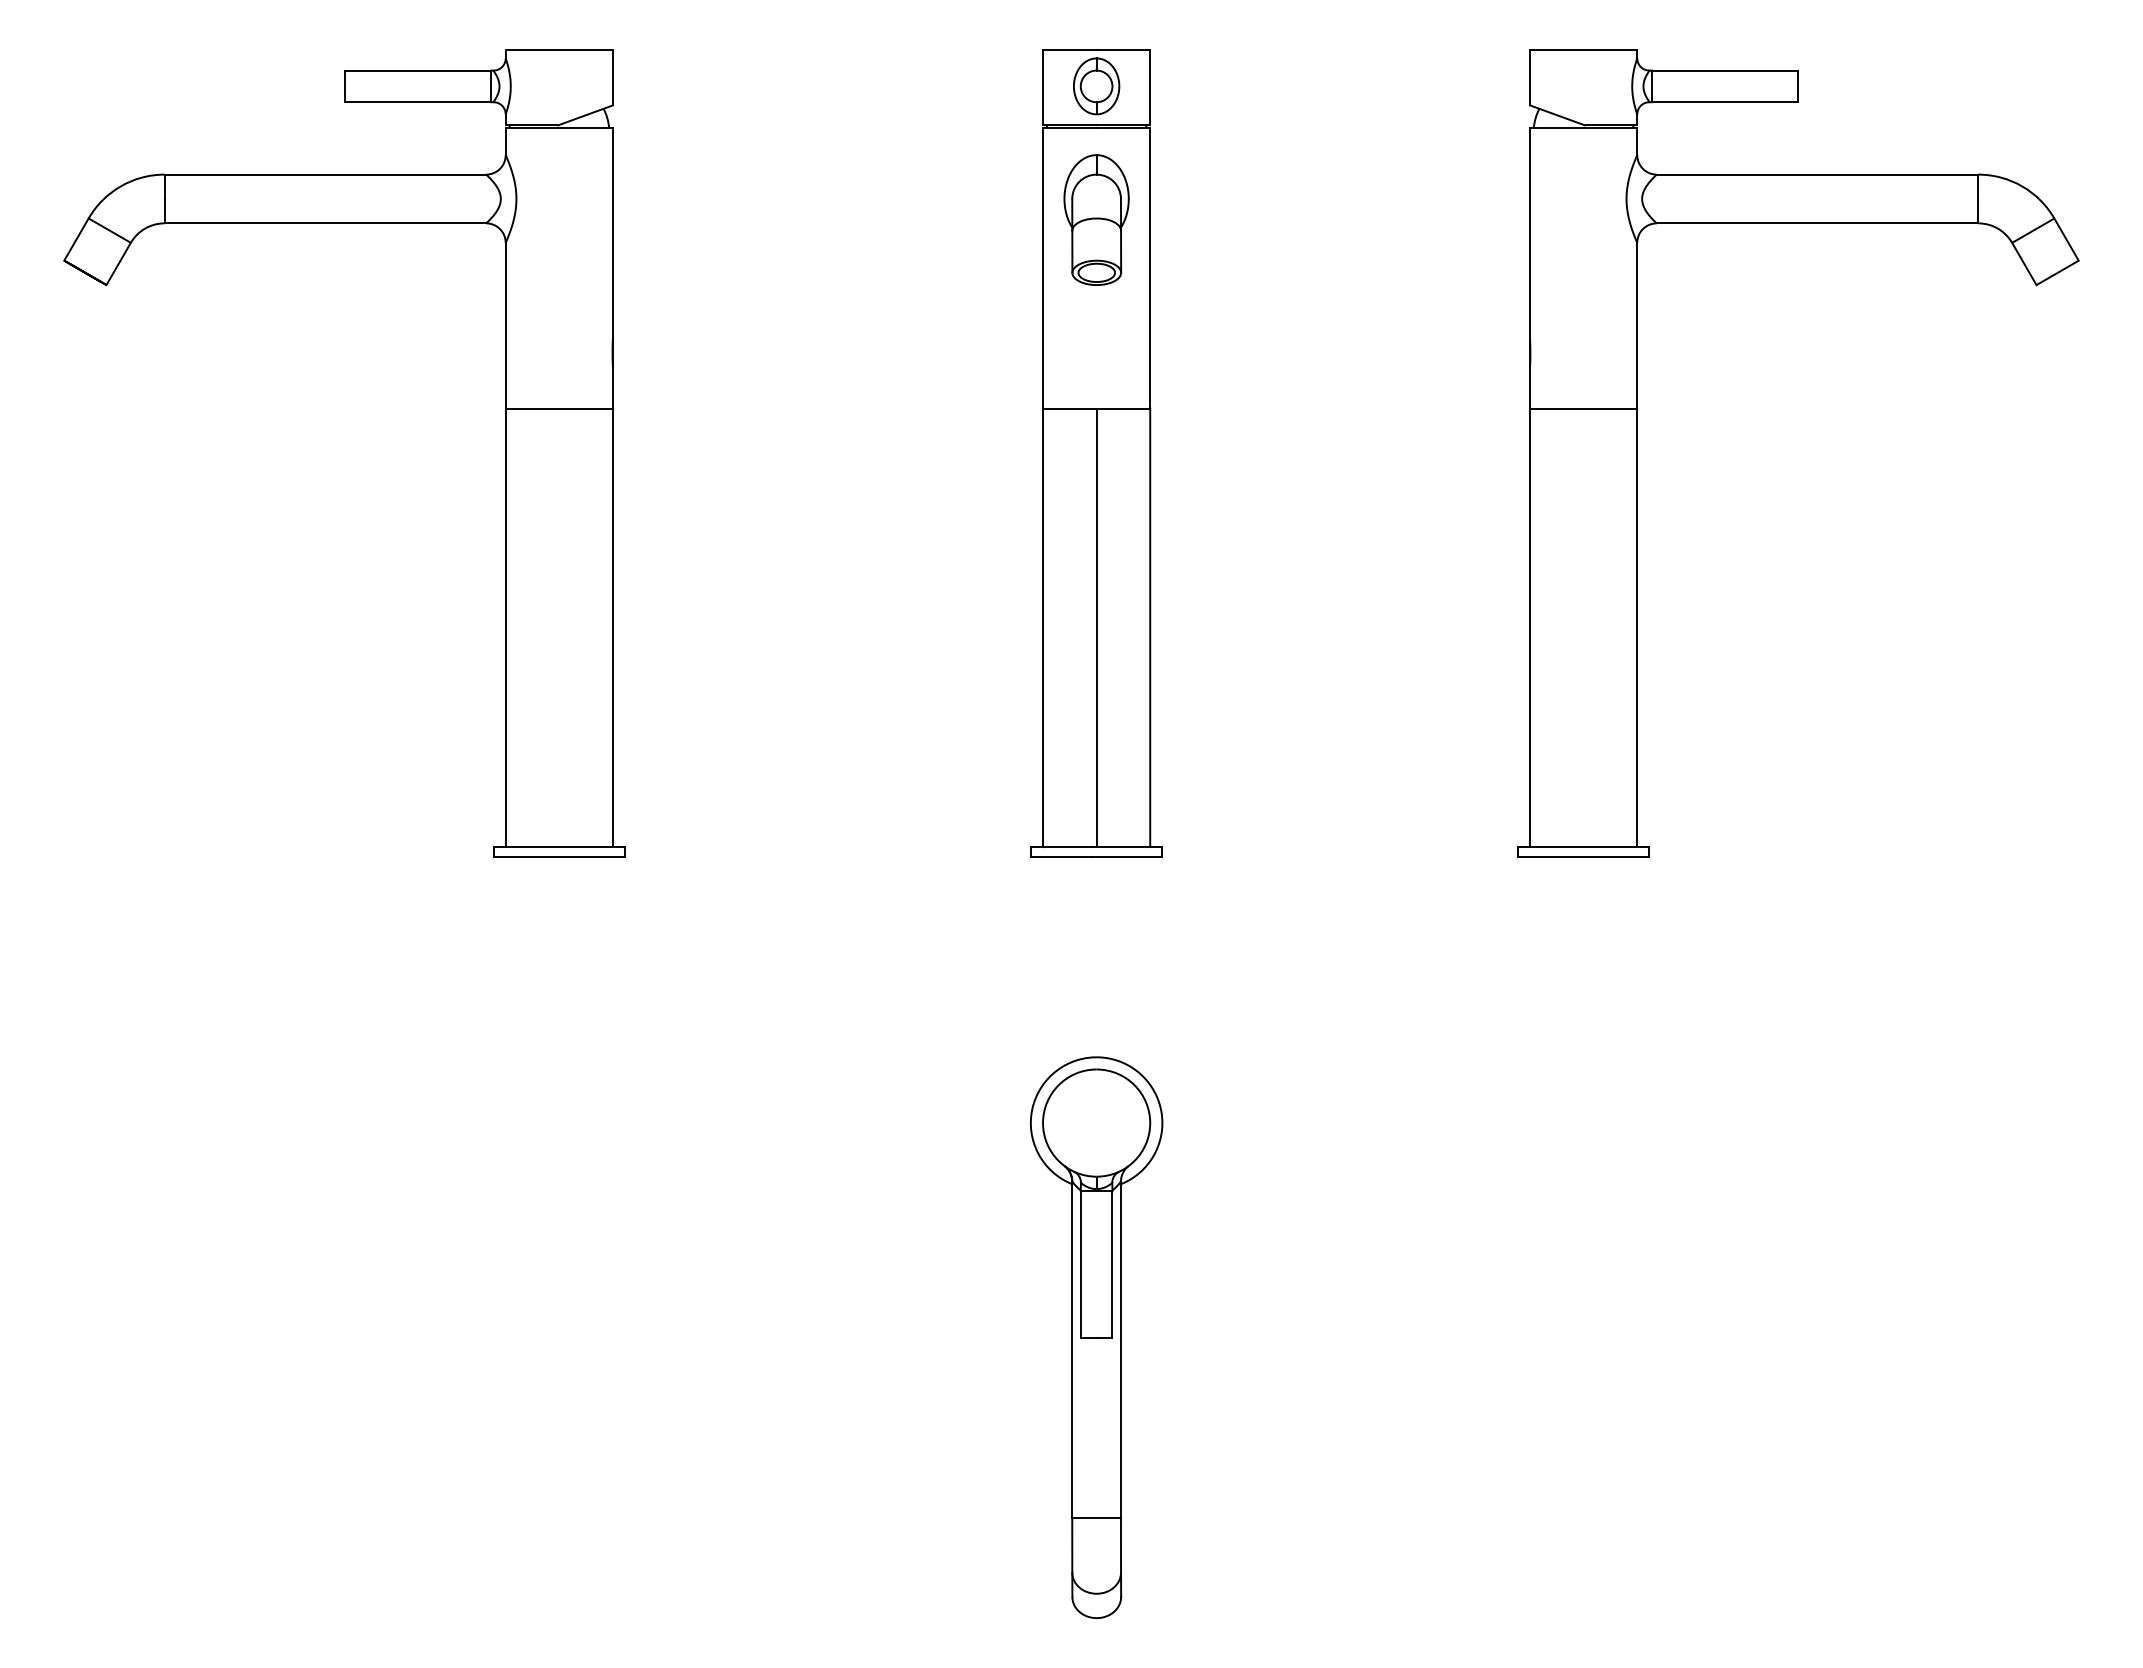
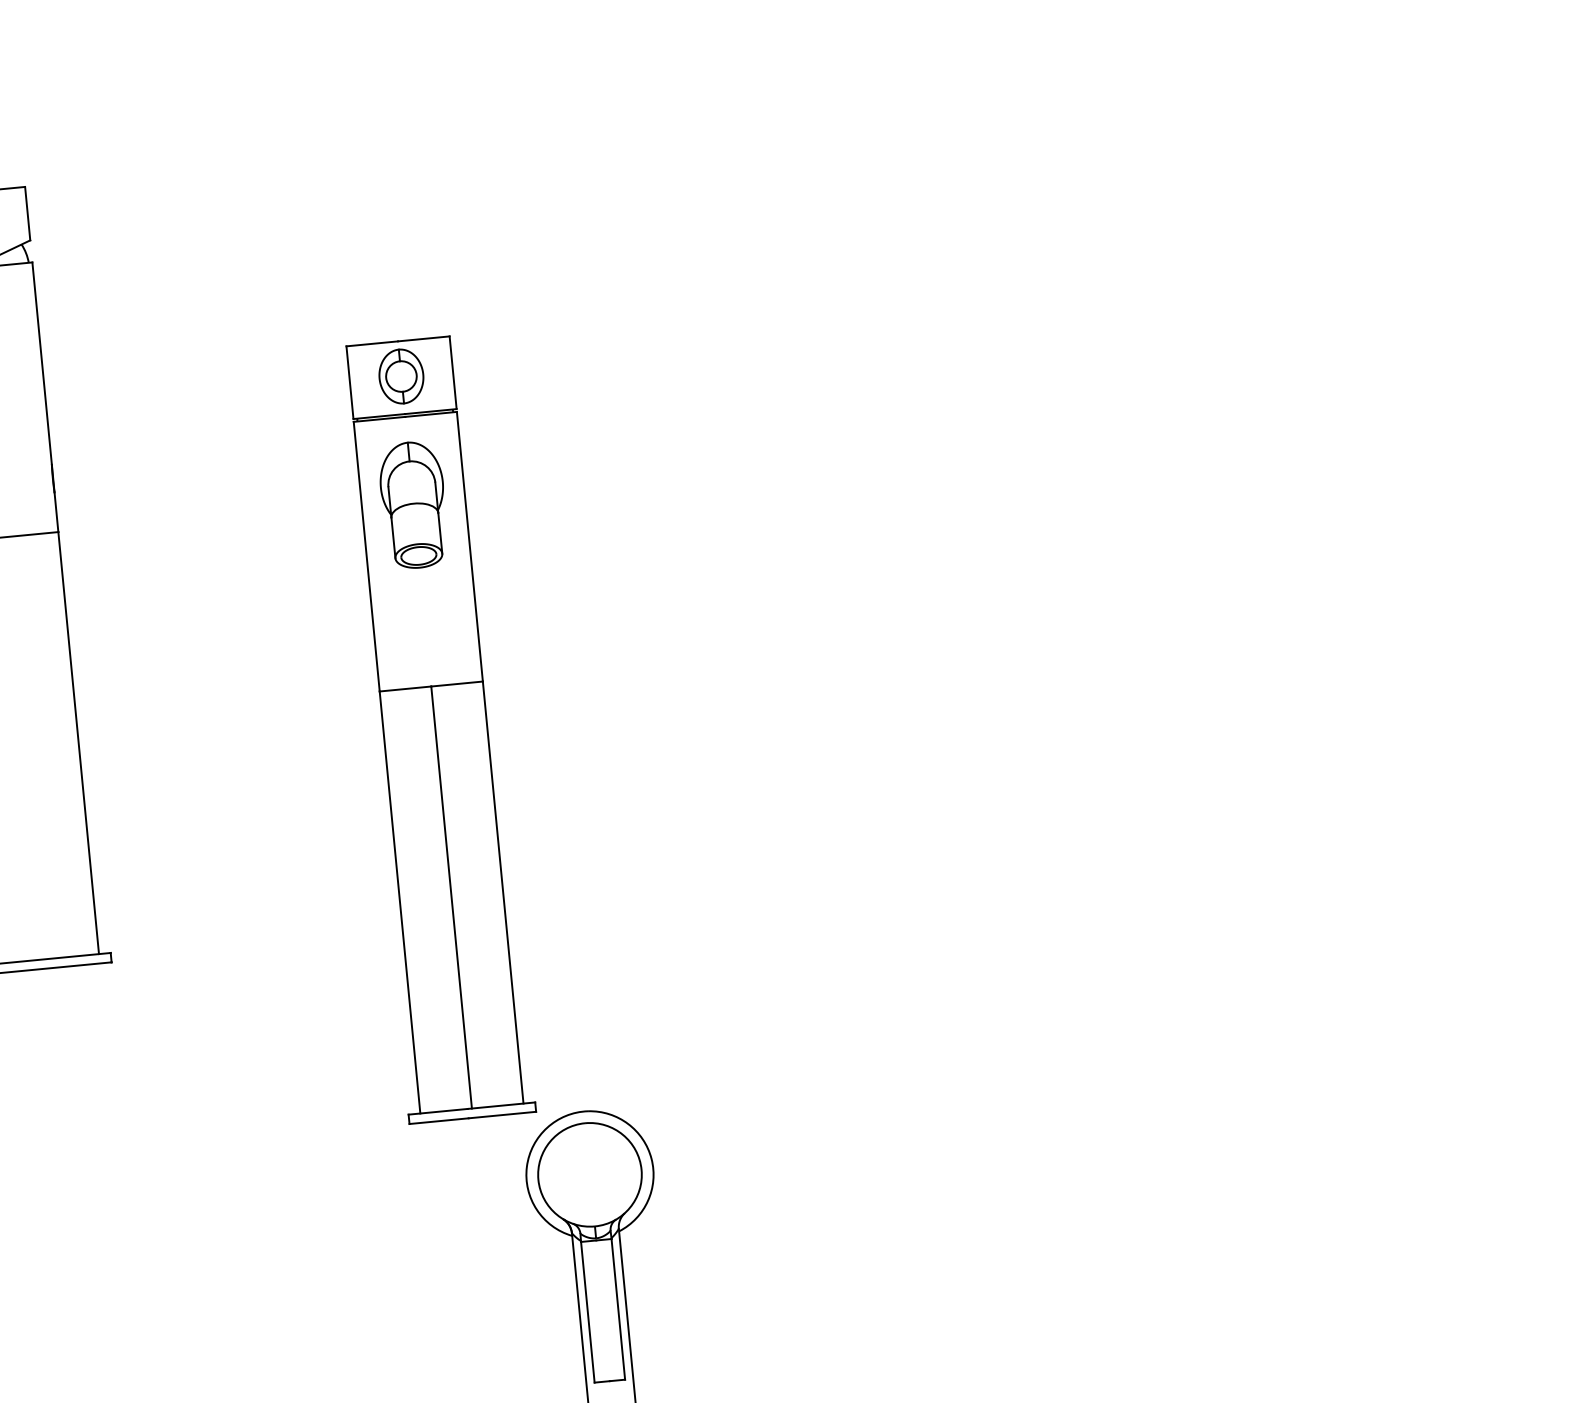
part: (1096, 453) -> (435, 729), moved
part: (1637, 453) -> (1048, 480), removed

